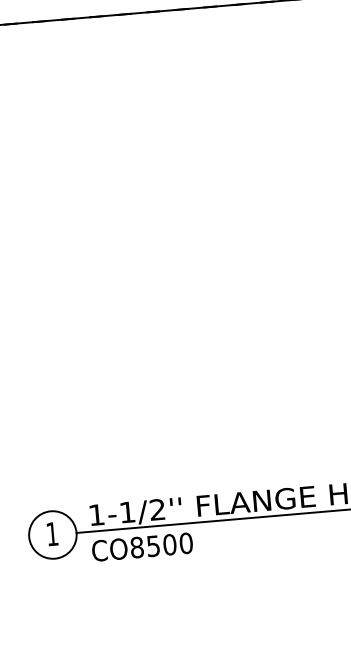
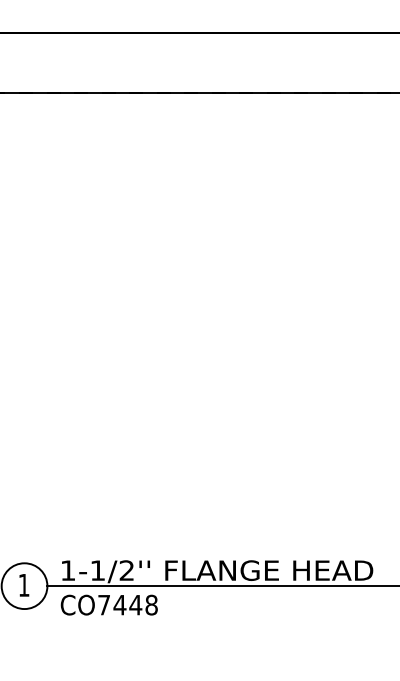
text: (161, 544) -> (127, 604), CO8500 -> CO7448

